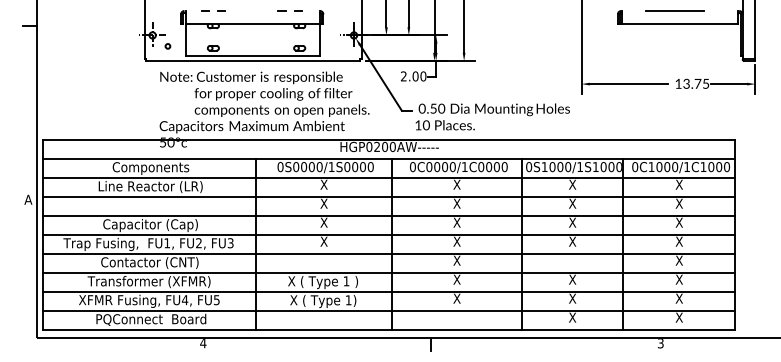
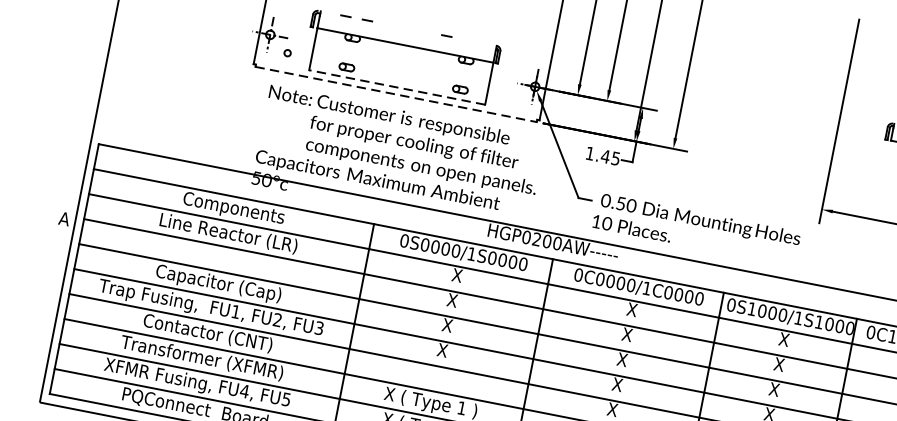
line: (298, 10) -> (468, 39), removed
line: (253, 55) -> (397, 87), solid -> dashed
line: (253, 61) -> (396, 95), solid -> dashed
text: (413, 76) -> (602, 156), 2.00 -> 1.45

